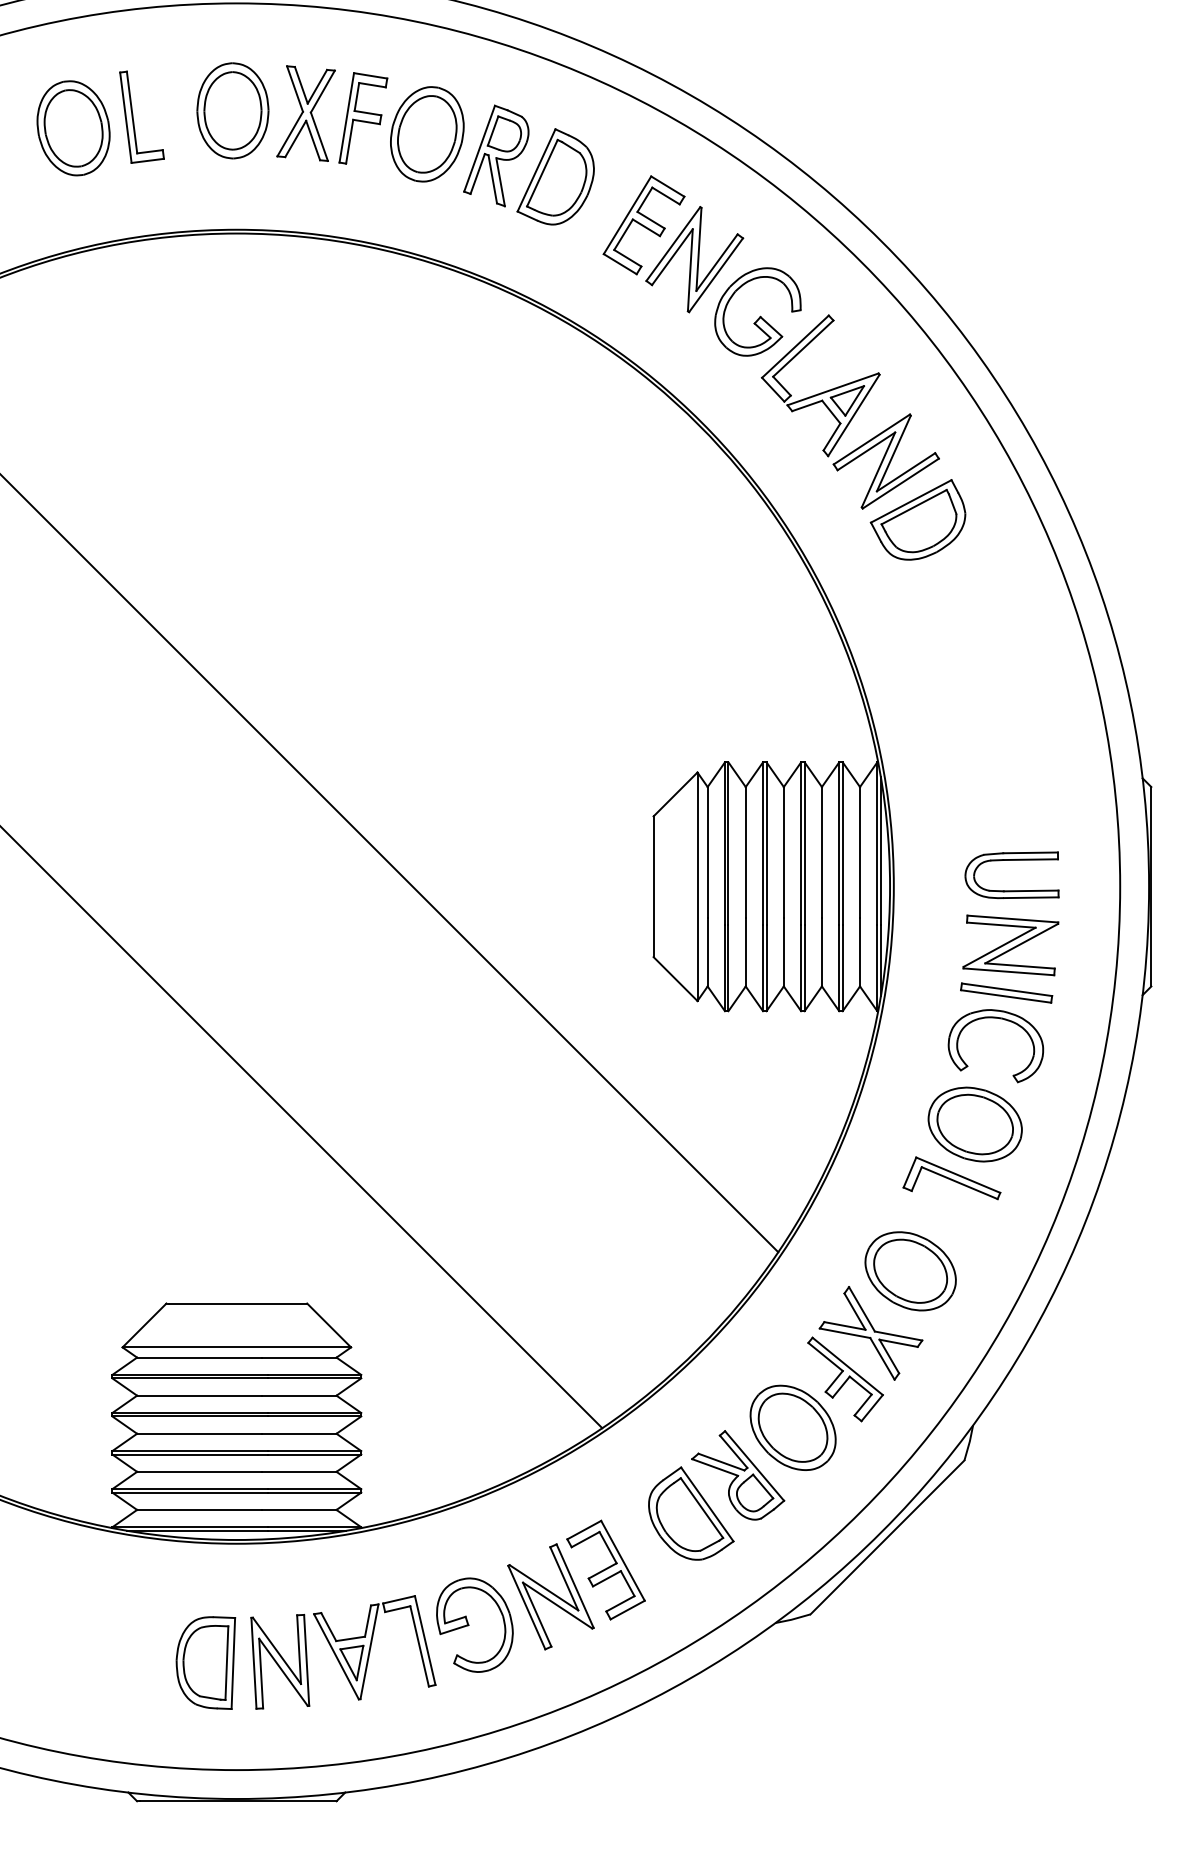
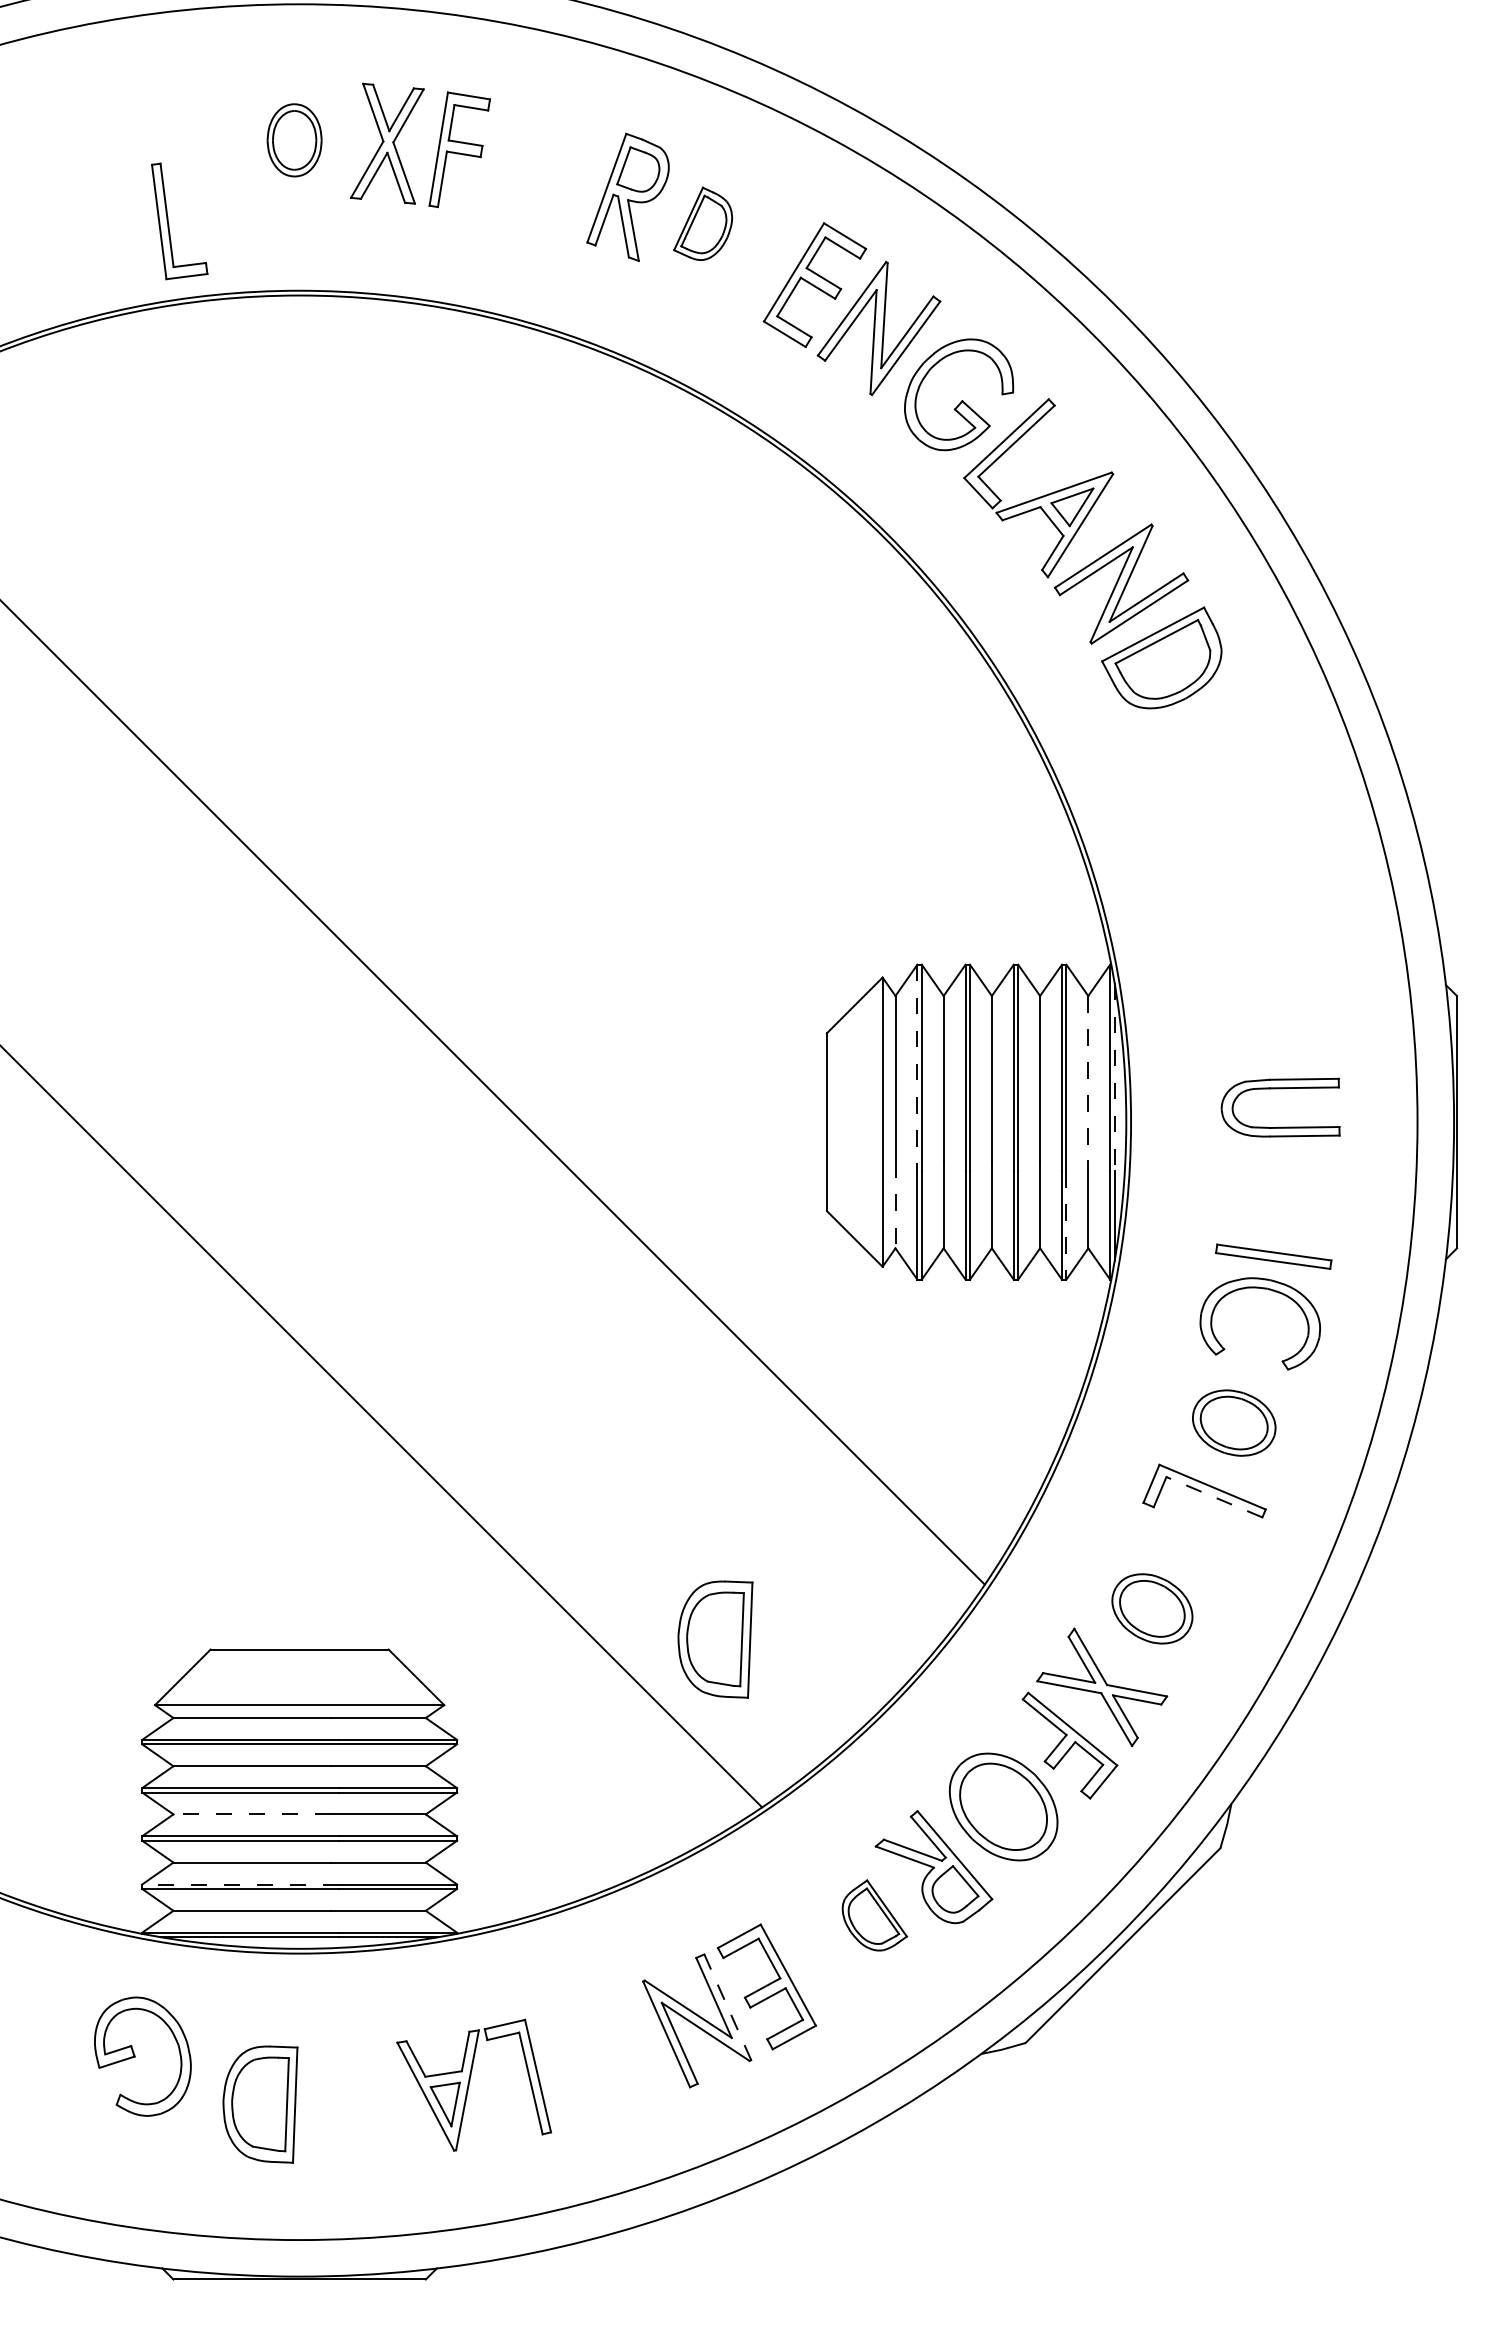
part: (232, 111) -> (294, 140), size x0.6
part: (133, 119) -> (169, 224), moved
part: (73, 127) -> (92, 161), removed
part: (427, 133) -> (540, 169), removed
part: (555, 176) -> (702, 223), size x0.6
line: (725, 844) -> (917, 1068), solid -> dashed
line: (880, 851) -> (1114, 1077), solid -> dashed
line: (860, 852) -> (1088, 1078), solid -> dashed
part: (1011, 945) -> (1279, 1196), removed
line: (707, 952) -> (895, 1205), solid -> dashed
line: (842, 968) -> (1066, 1225), solid -> dashed
part: (975, 1124) -> (1234, 1422), size x0.7
line: (958, 1183) -> (1213, 1497), solid -> dashed
part: (910, 1271) -> (1152, 1608), size x0.7
part: (565, 1295) -> (715, 1639), added
line: (198, 1433) -> (251, 1814), solid -> dashed
line: (190, 1489) -> (240, 1884), solid -> dashed
part: (691, 1513) -> (874, 1915), size x0.6
line: (574, 1586) -> (727, 2007), solid -> dashed
part: (469, 1625) -> (135, 2056), moved
part: (280, 1661) -> (354, 2102), removed

